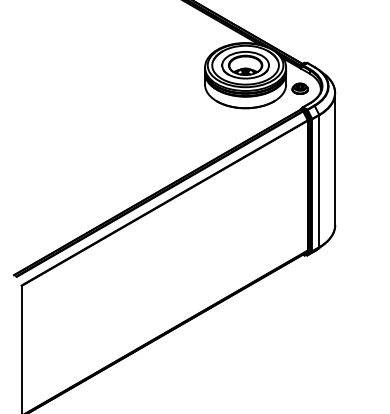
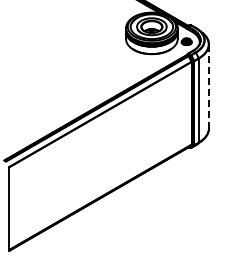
line: (334, 159) -> (208, 86), solid -> dashed

